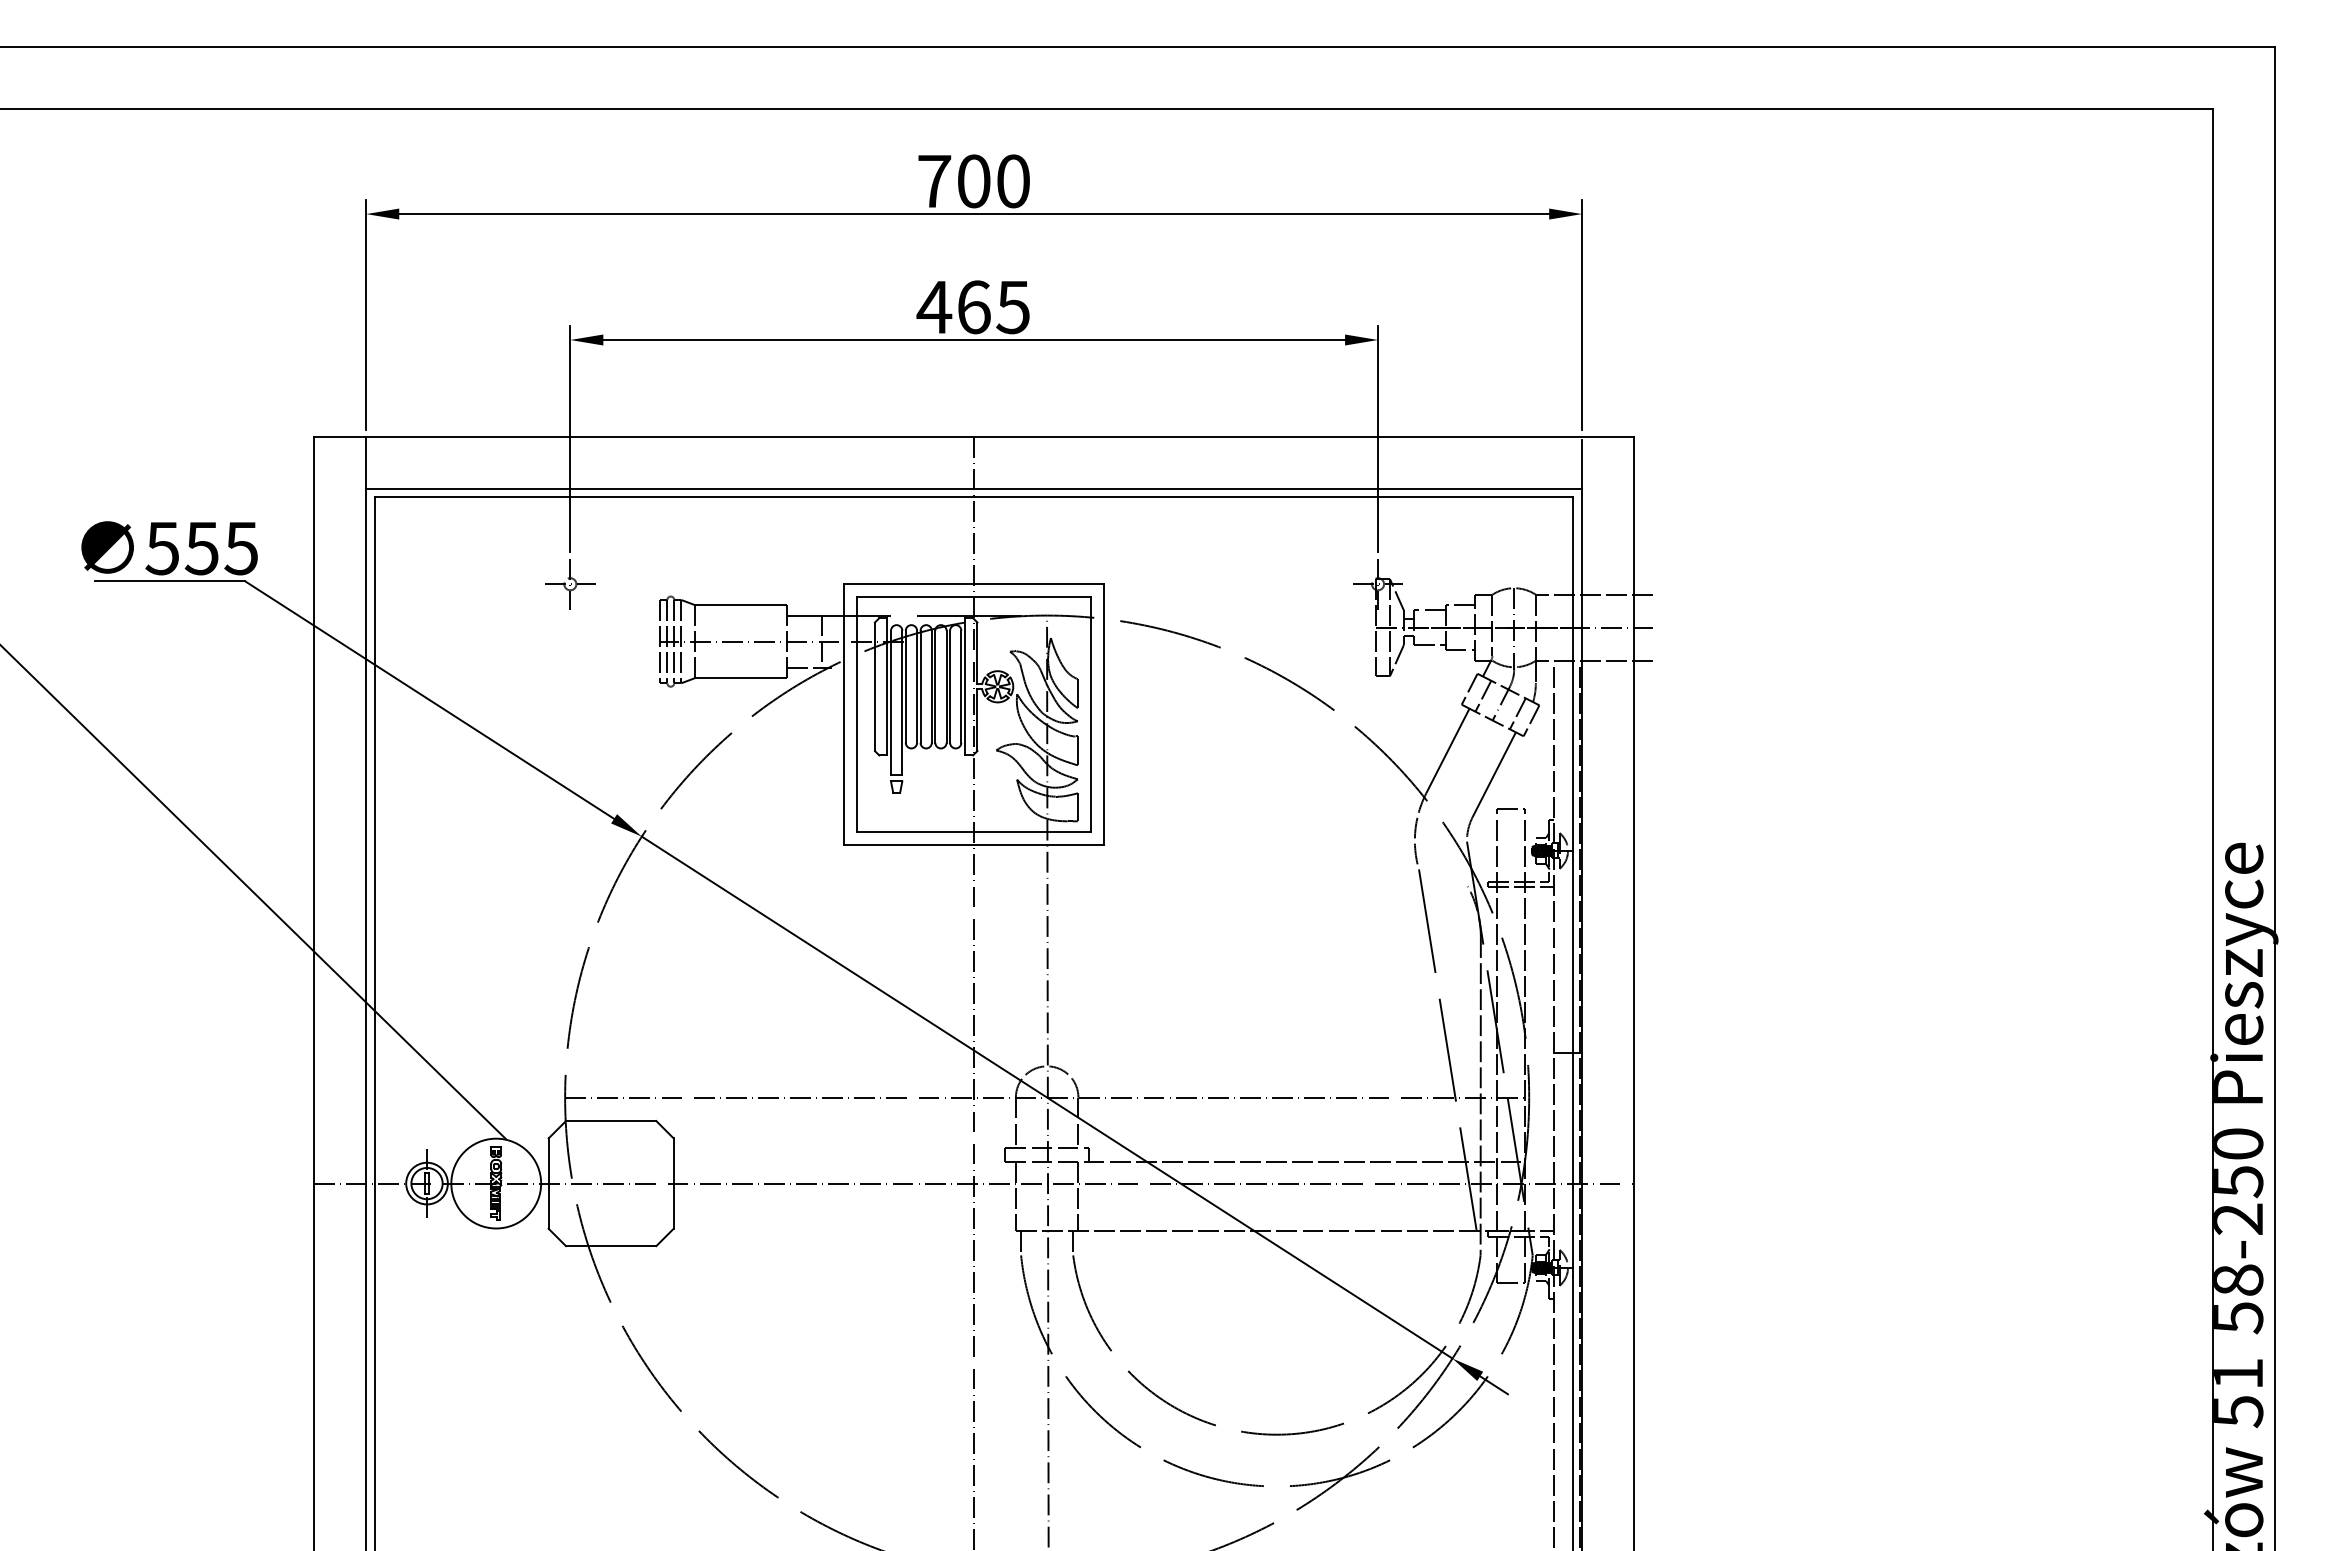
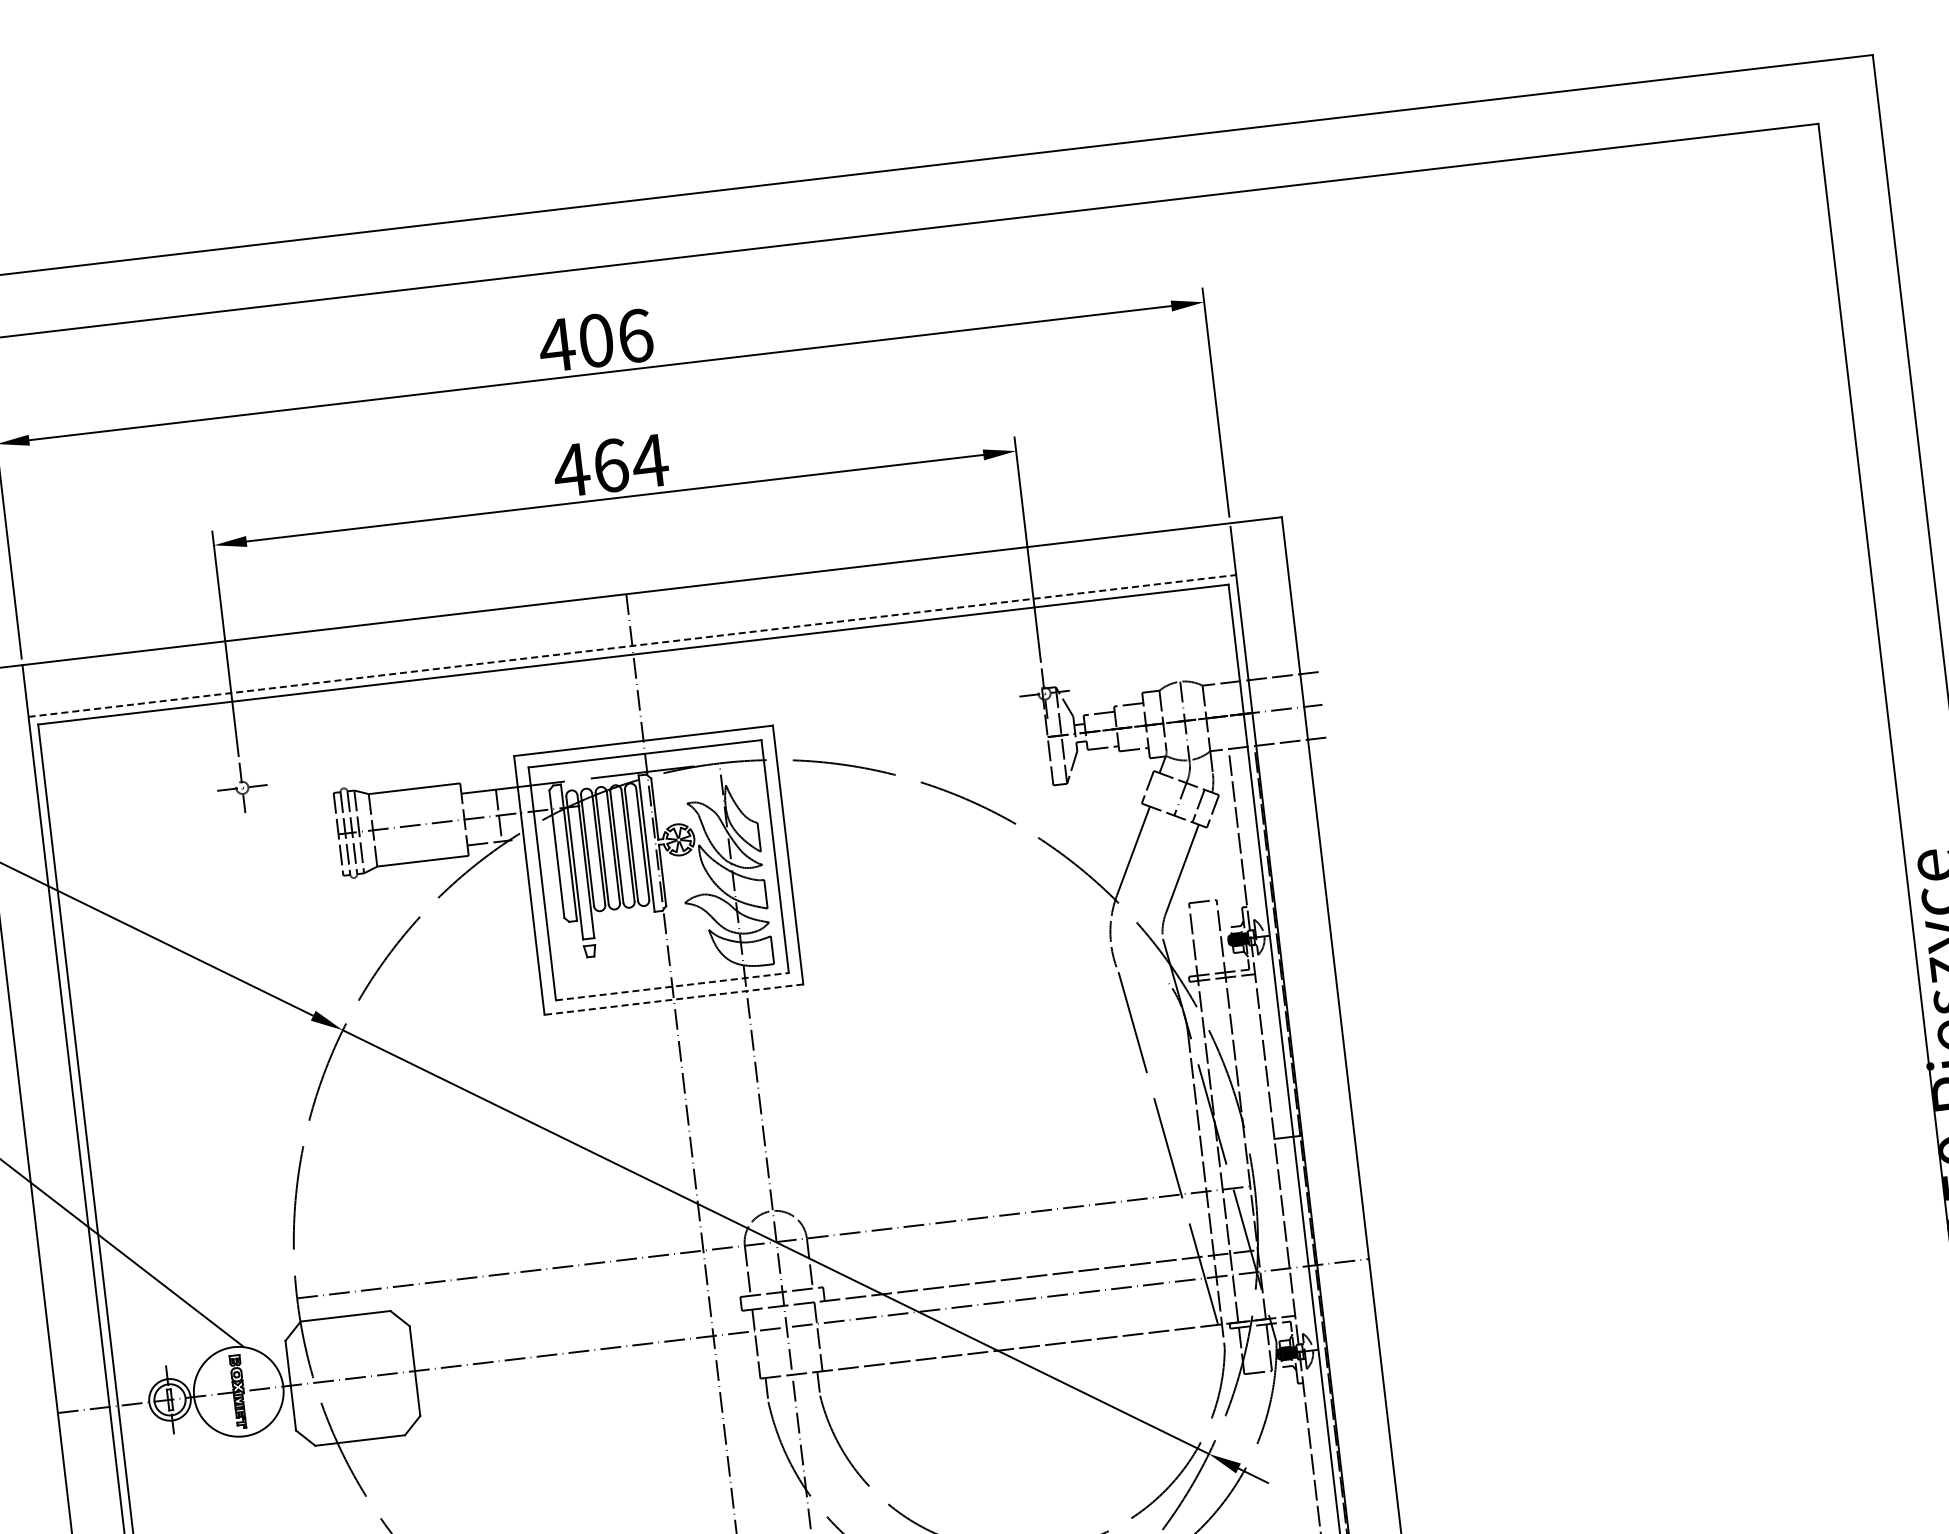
text: (973, 181) -> (595, 340), 700 -> 406
text: (1013, 307) -> (650, 461), 465 -> 464
line: (974, 488) -> (632, 645), solid -> dashed
line: (1483, 695) -> (1162, 791), removed
line: (974, 831) -> (672, 986), solid -> dashed
line: (973, 844) -> (673, 999), solid -> dashed

